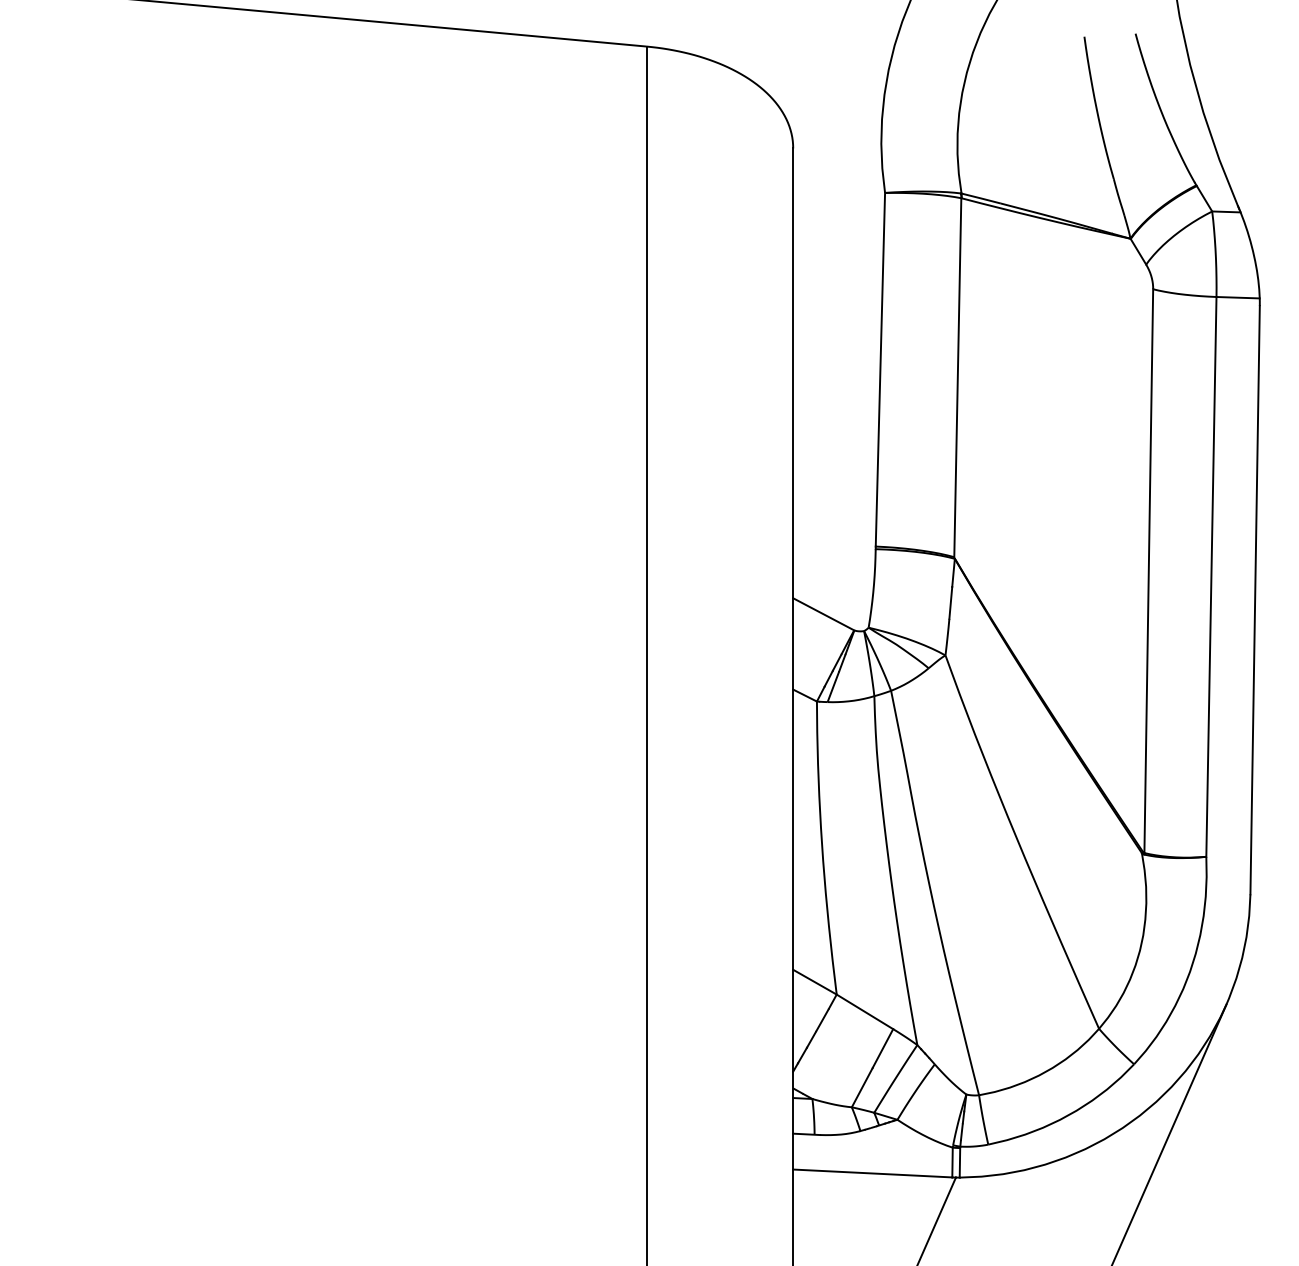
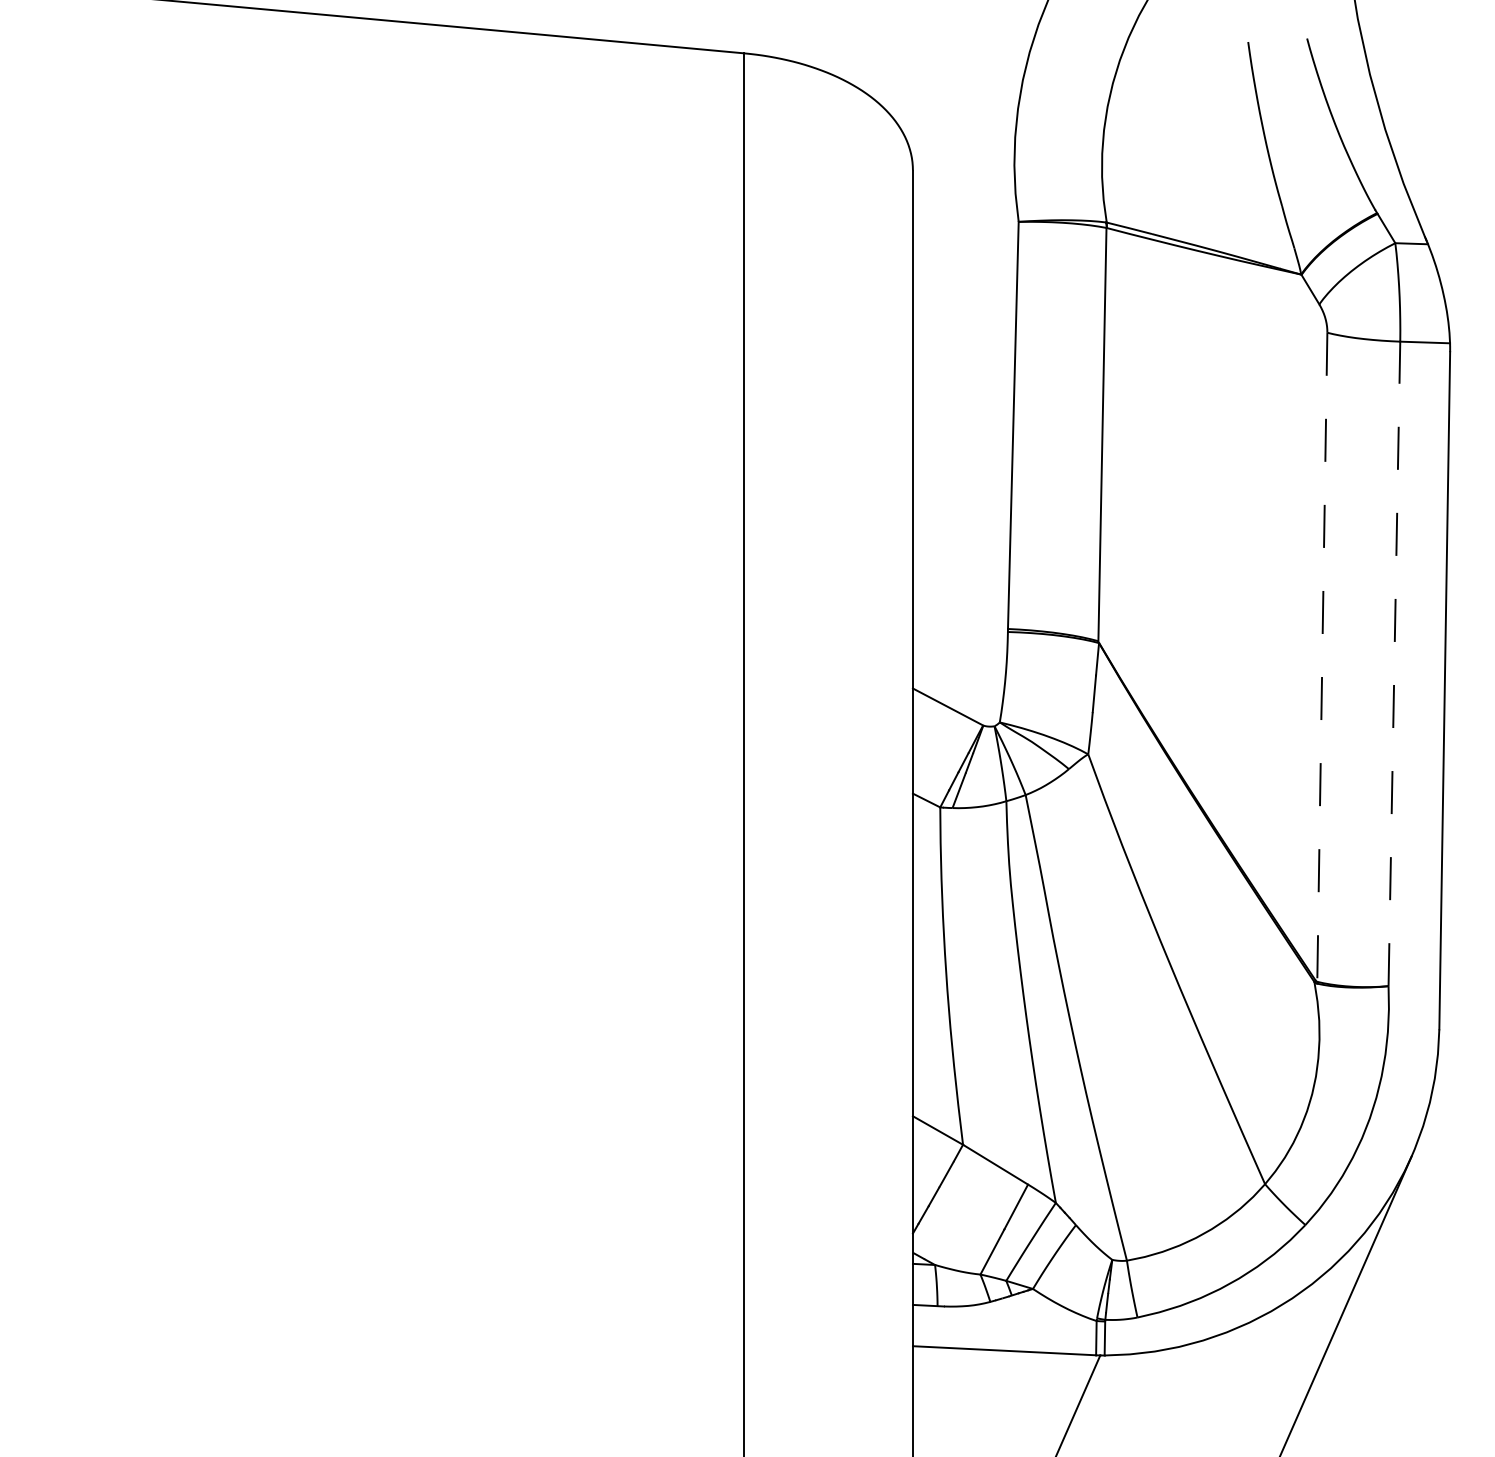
line: (1148, 571) -> (1322, 657), solid -> dashed
line: (1211, 576) -> (1394, 663), solid -> dashed

